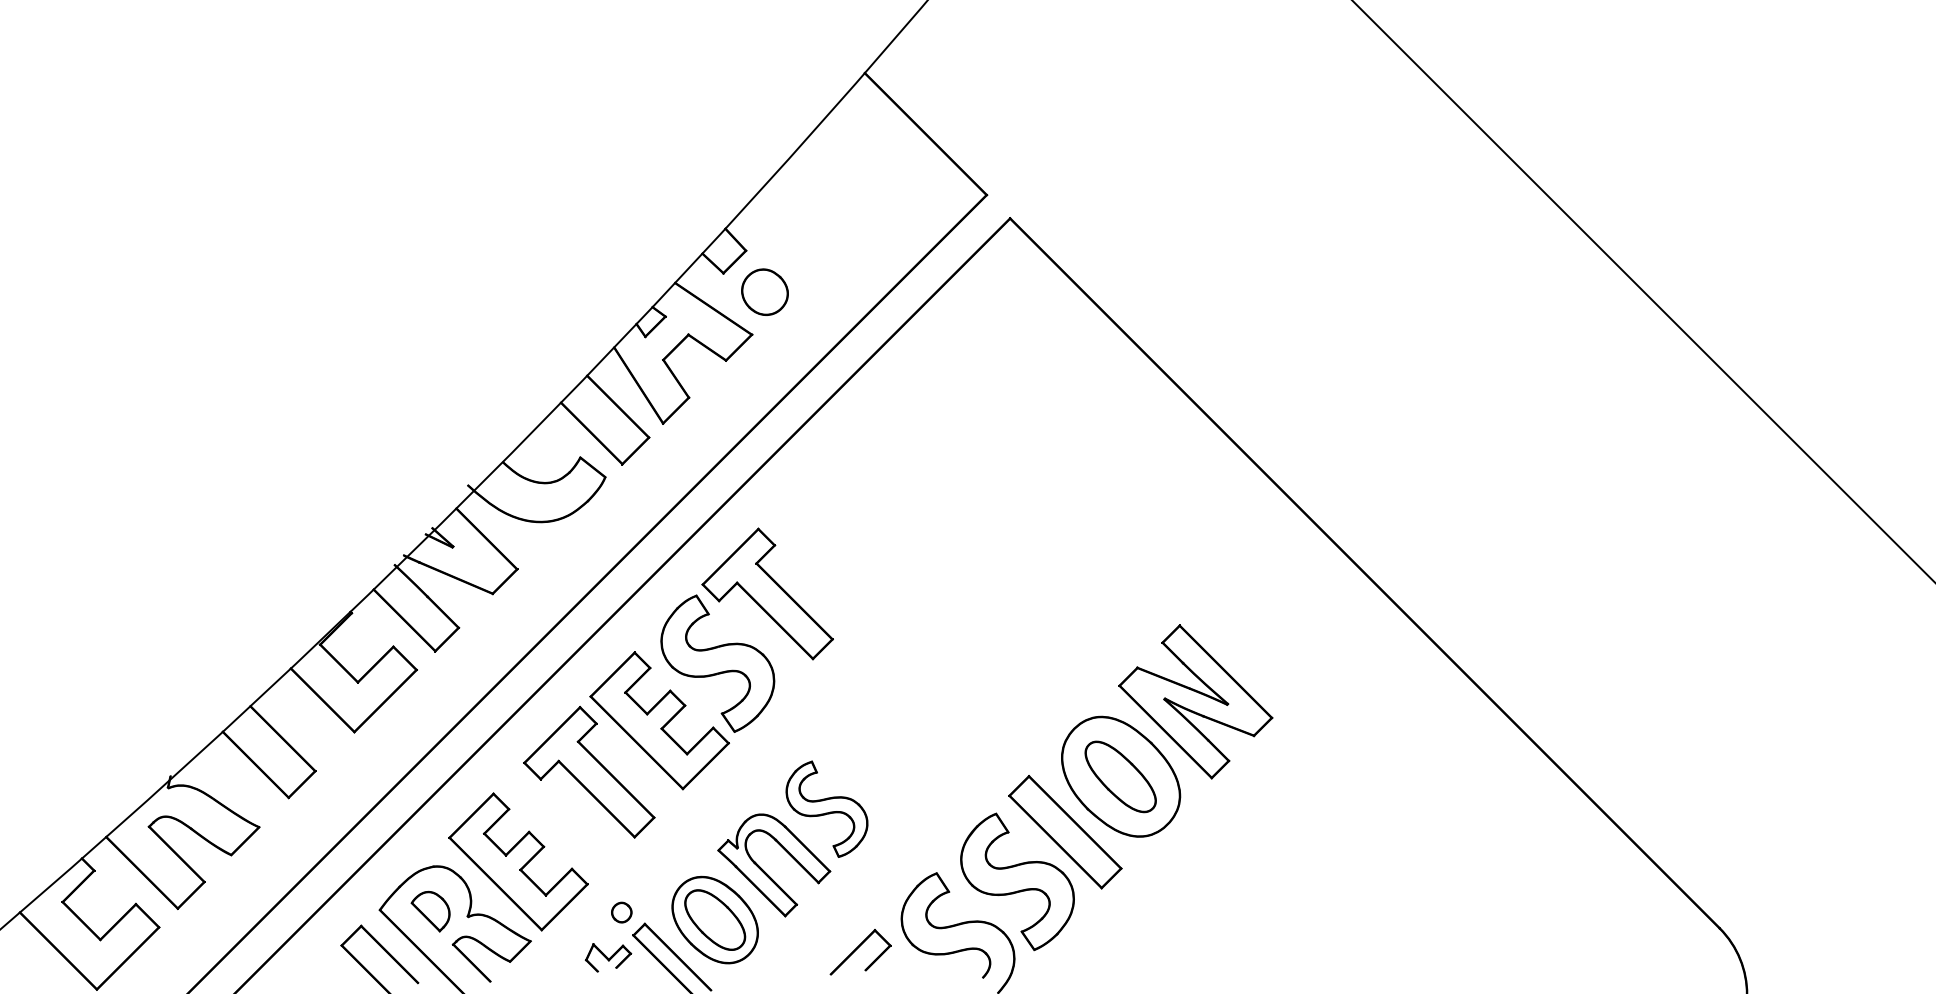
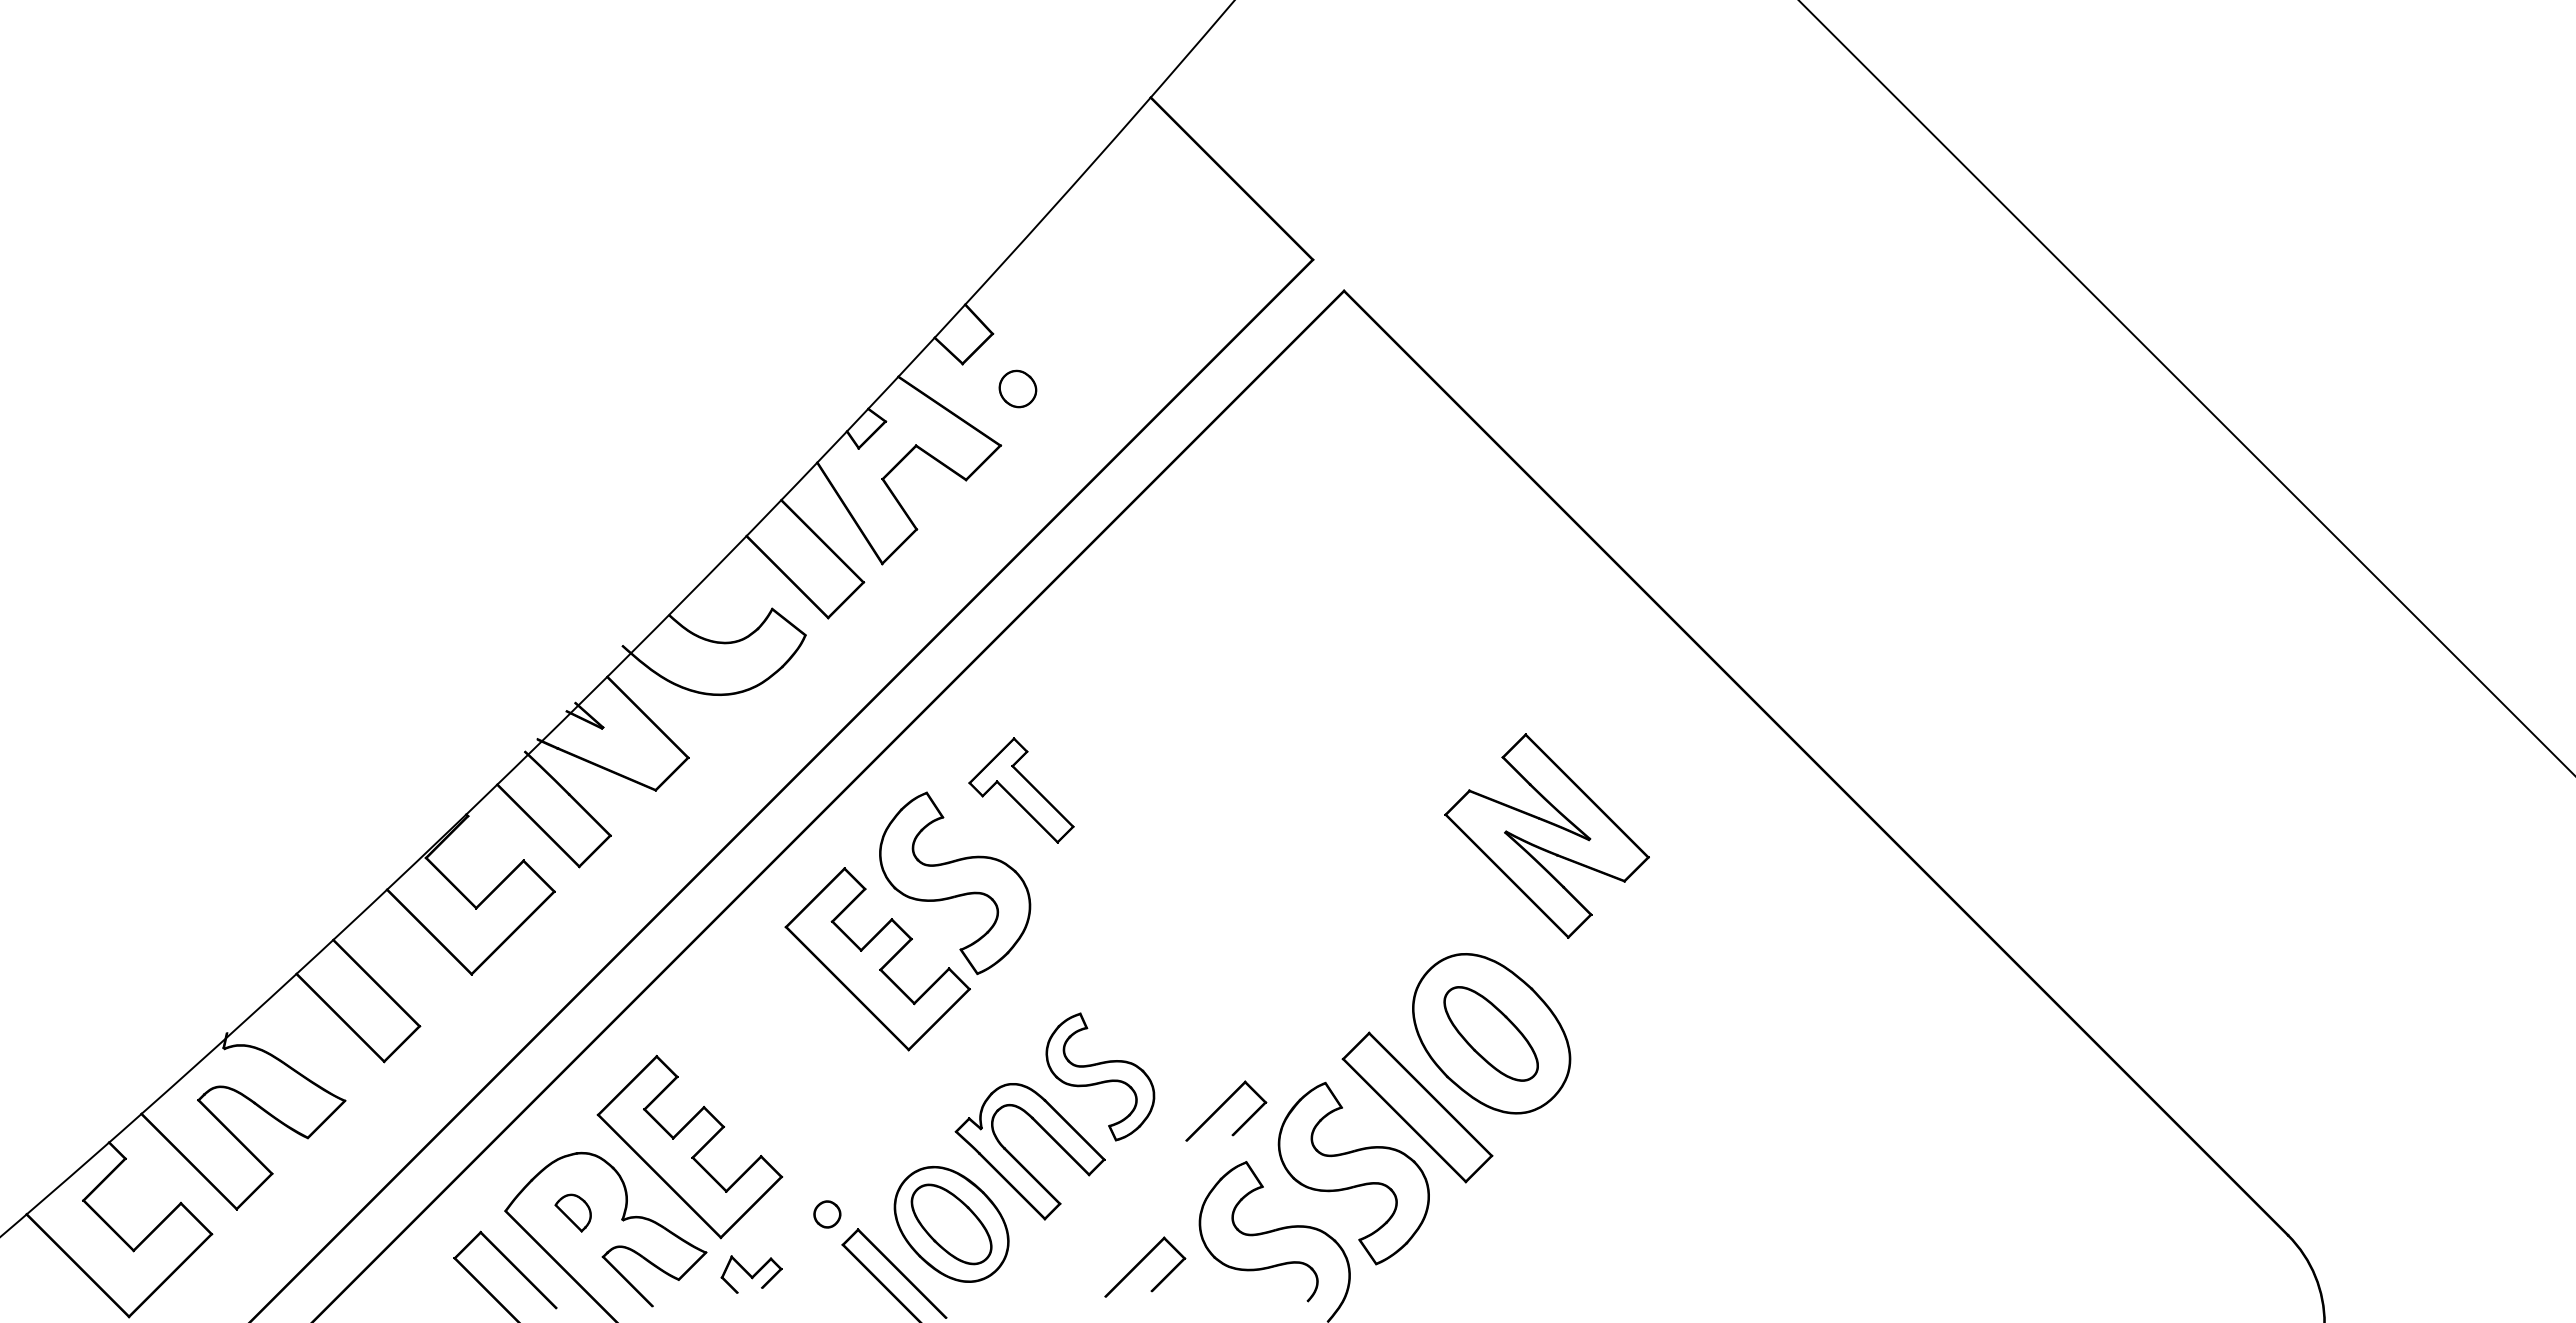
part: (764, 291) -> (1017, 388), size x0.6
part: (767, 593) -> (1021, 790), size x0.6
part: (1195, 701) -> (1546, 835), moved
part: (588, 772) -> (783, 1027), removed
part: (921, 834) -> (1226, 1110), added
part: (430, 911) -> (573, 1212), size x0.7
part: (608, 957) -> (751, 1274), moved

